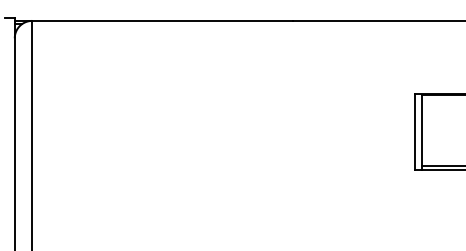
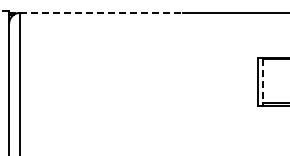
line: (153, 20) -> (95, 12), solid -> dashed
line: (421, 131) -> (262, 81), solid -> dashed

